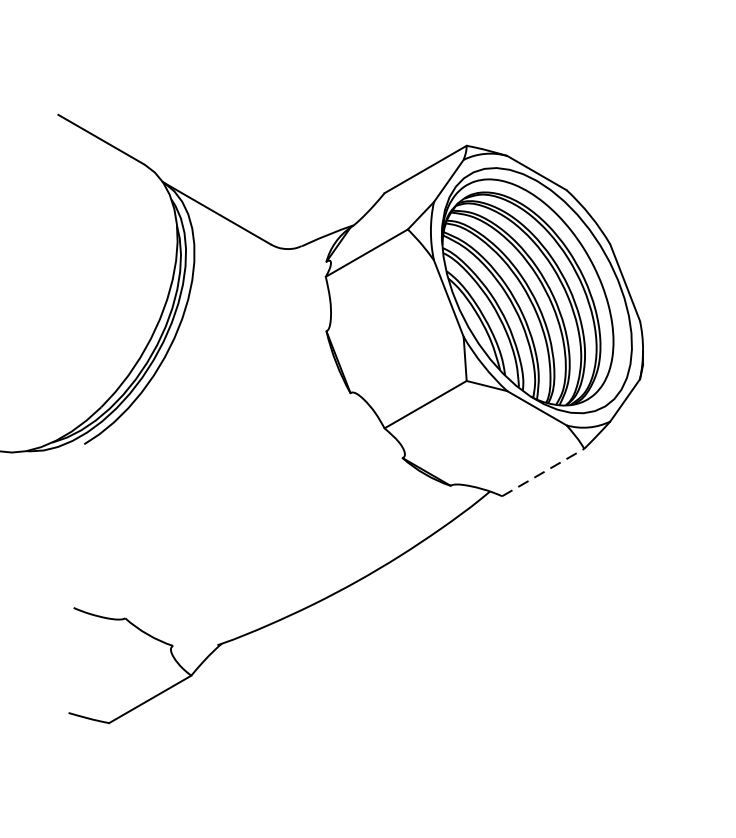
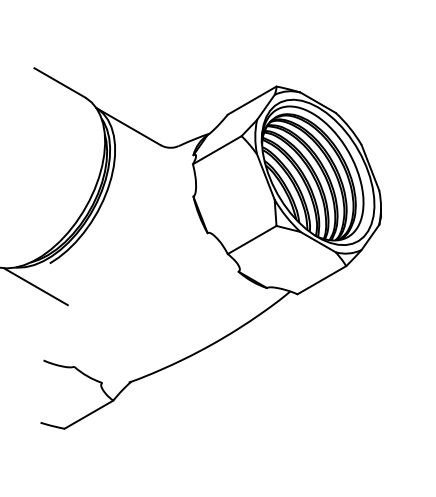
line: (544, 471) -> (322, 279), dashed -> solid
line: (60, 483) -> (35, 286), added

